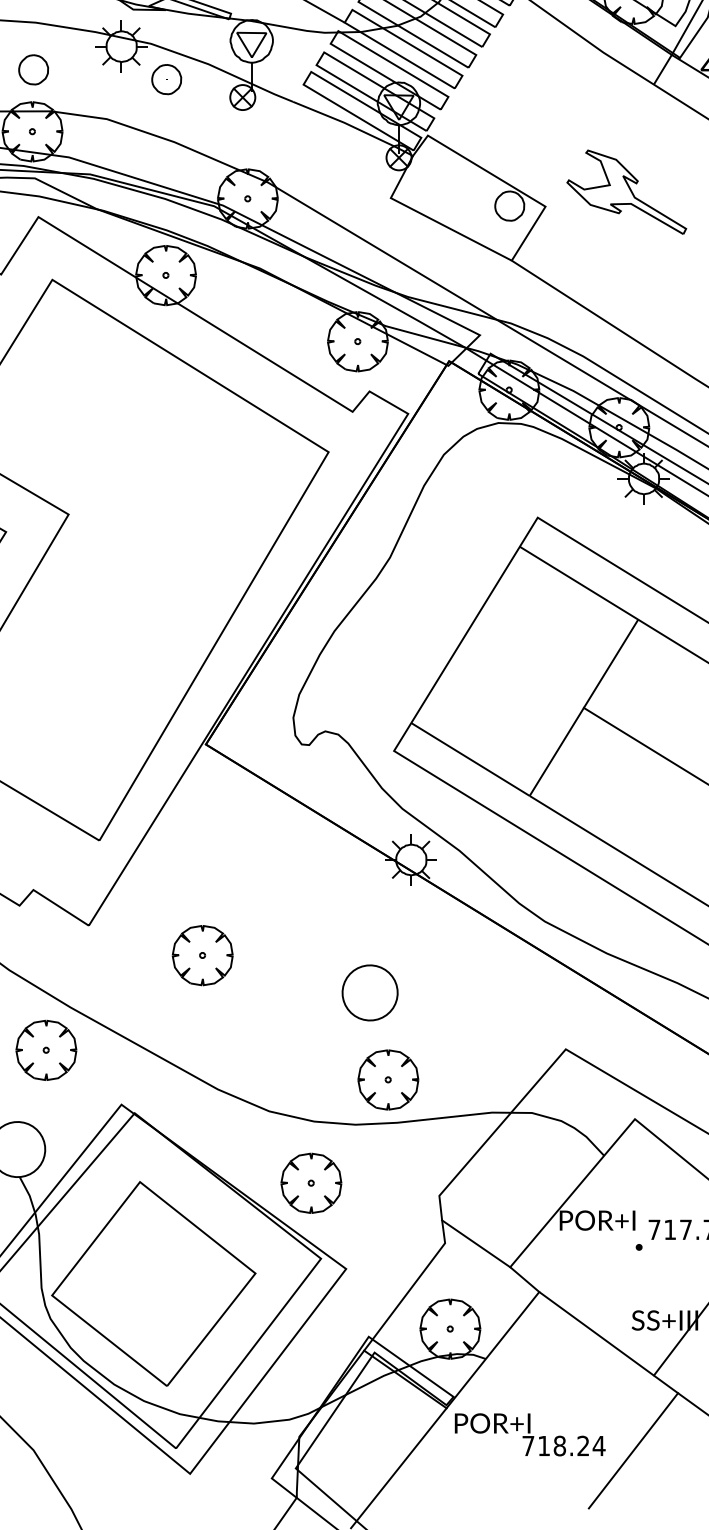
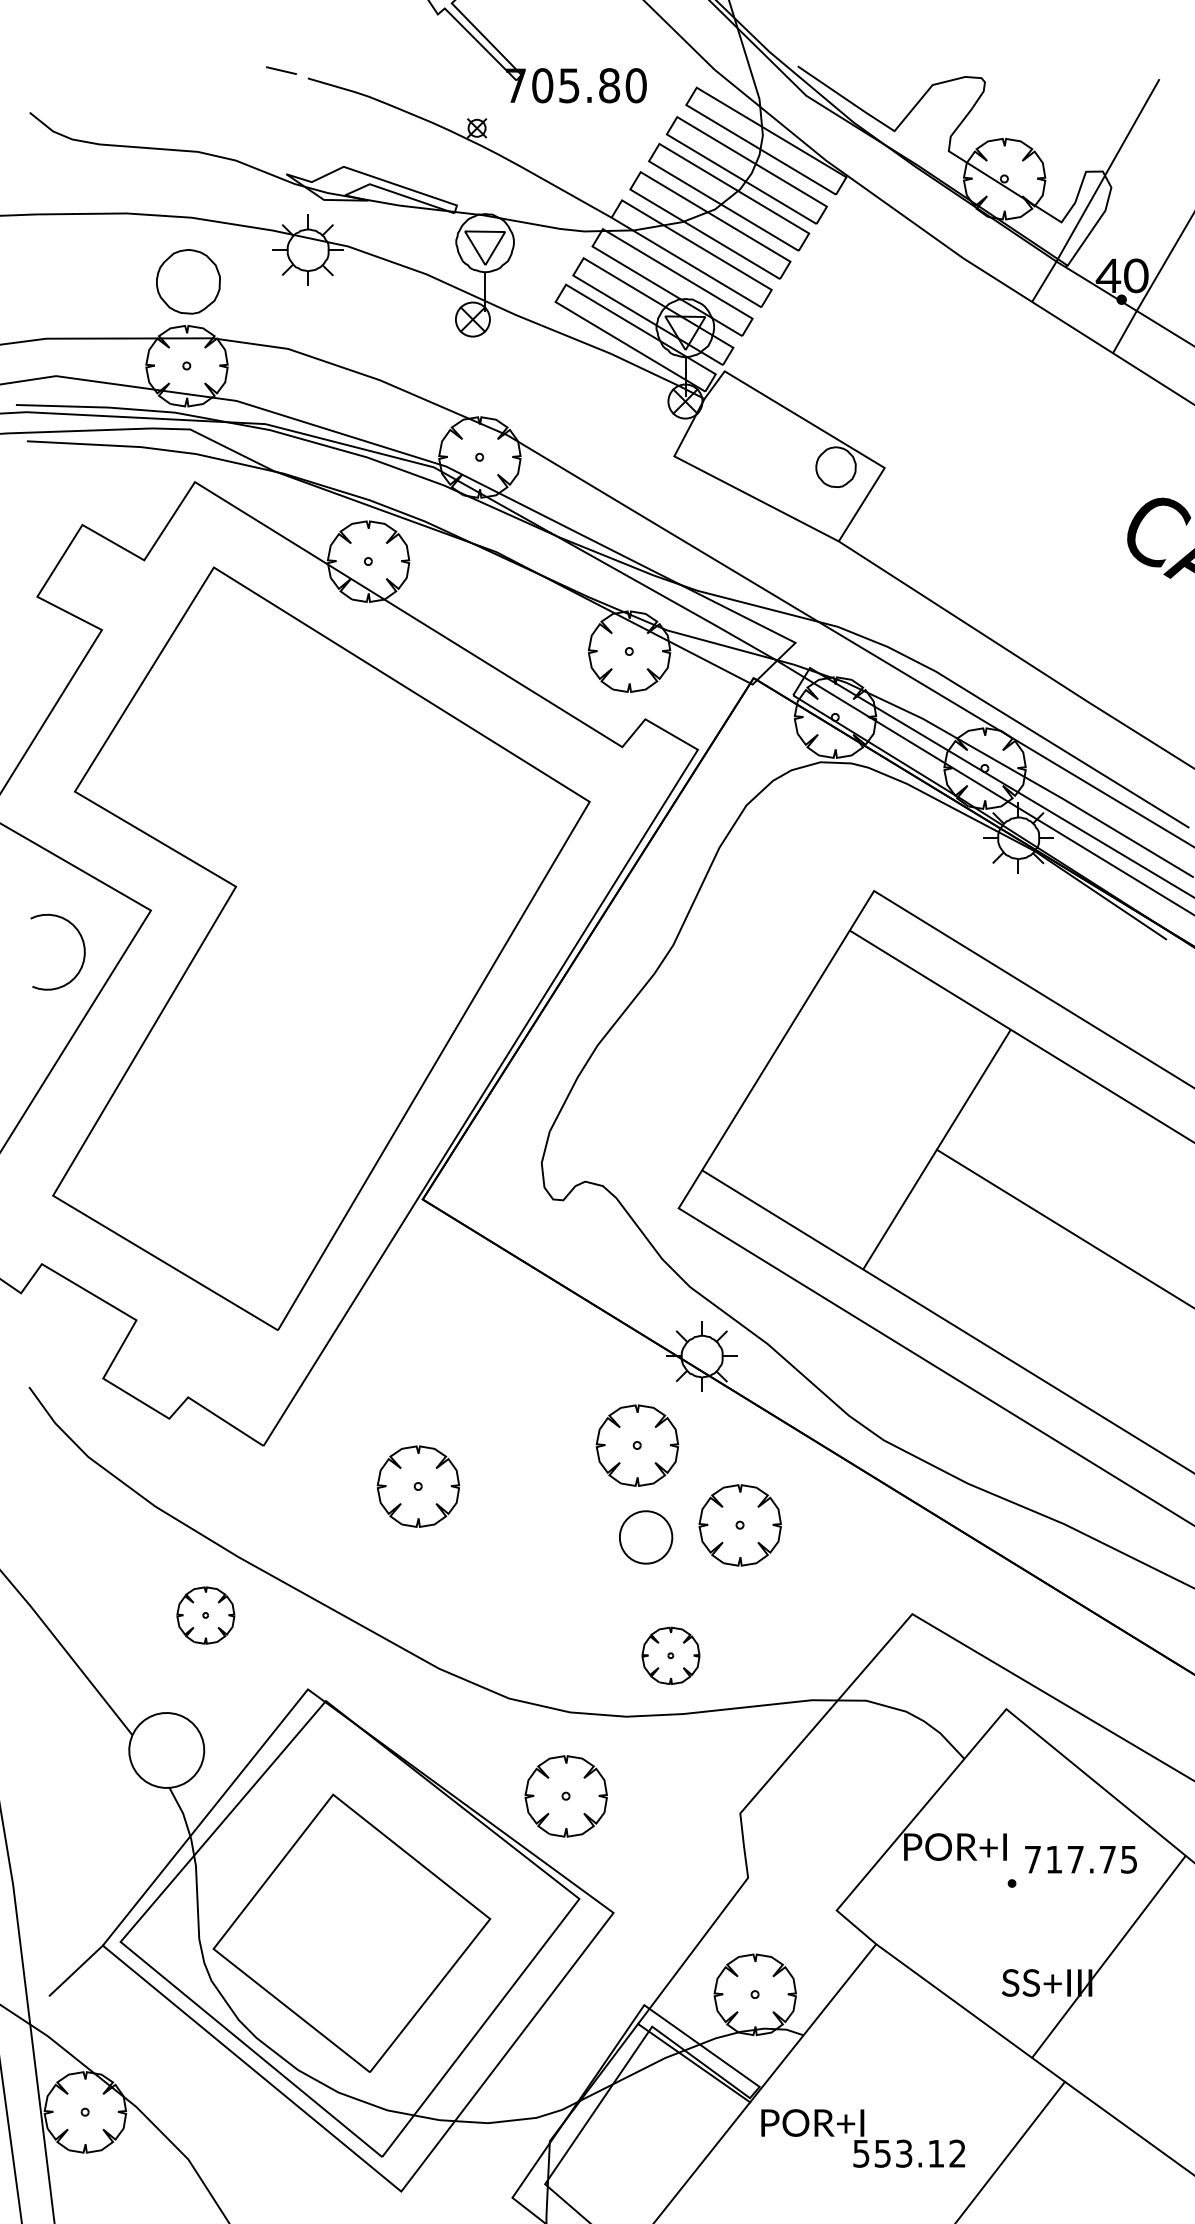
part: (33, 69) -> (188, 281), size x1.6
part: (166, 79) -> (369, 294), removed
part: (626, 191) -> (994, 447), removed
part: (363, 925) -> (637, 1445), added
part: (438, 984) -> (739, 1525), added
part: (369, 992) -> (645, 1537), size x0.7
part: (46, 1050) -> (205, 1615), size x0.7
part: (388, 1079) -> (670, 1655), size x0.7
line: (476, 1243) -> (790, 1878), removed
text: (563, 1445) -> (909, 2153), 718.24 -> 553.12

